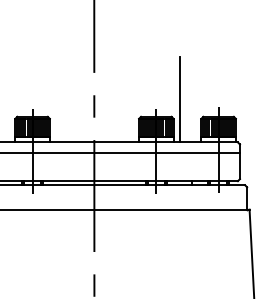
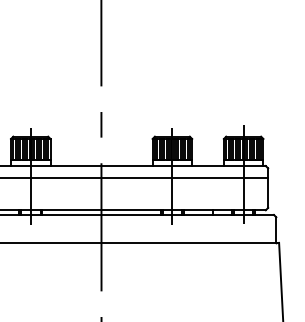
line: (179, 99) -> (198, 116), removed

